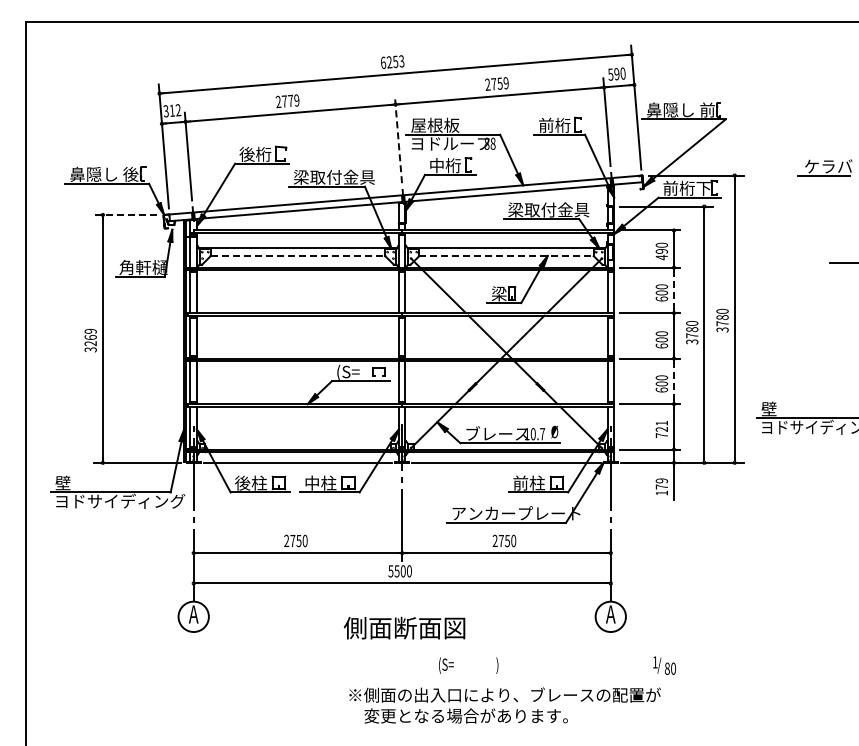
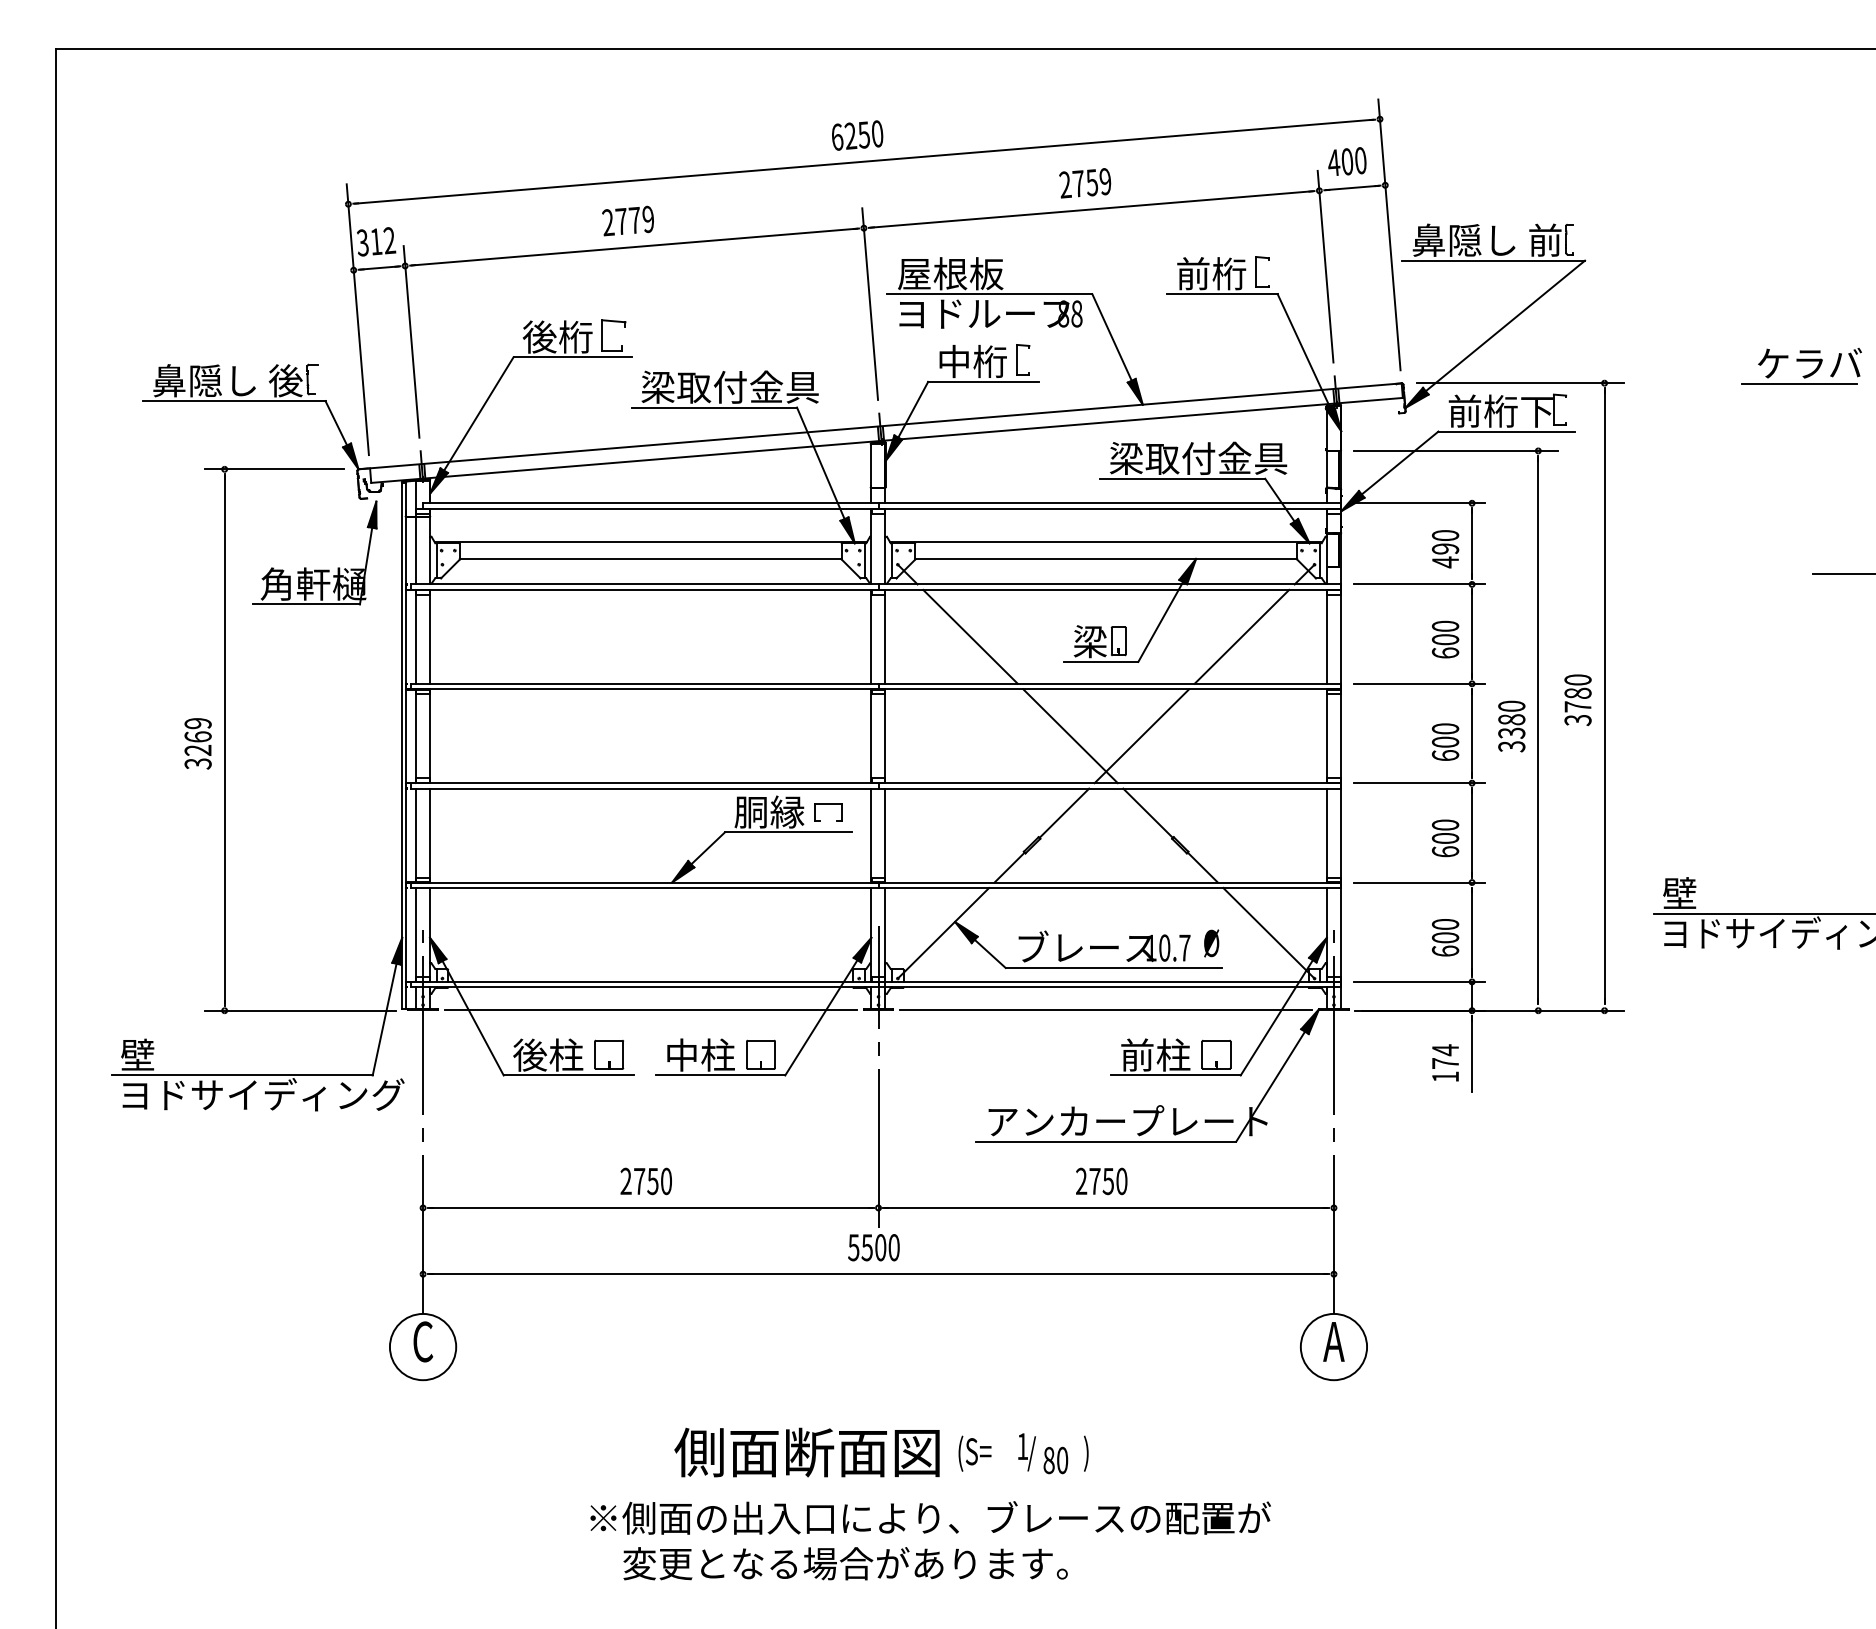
text: (401, 61) -> (876, 134), 6253 -> 6250
text: (613, 74) -> (1339, 162), 590 -> 400
line: (398, 138) -> (870, 302), dashed -> solid
line: (125, 214) -> (274, 468), dashed -> solid
line: (298, 255) -> (651, 557), dashed -> solid
line: (506, 255) -> (1106, 557), dashed -> solid
line: (674, 290) -> (1473, 634), dashed -> solid
text: (692, 335) -> (1512, 732), 3780 -> 3380
text: (352, 371) -> (769, 811), (S= -> 胴縁
line: (674, 381) -> (1473, 833), dashed -> solid
text: (661, 429) -> (1444, 937), 721 -> 600
text: (661, 480) -> (1444, 1049), 179 -> 174
text: (193, 614) -> (422, 1341), A -> C
text: (404, 627) -> (806, 1451), moved
text: (664, 665) -> (1042, 1453), moved
text: (504, 705) -> (929, 1540), moved

